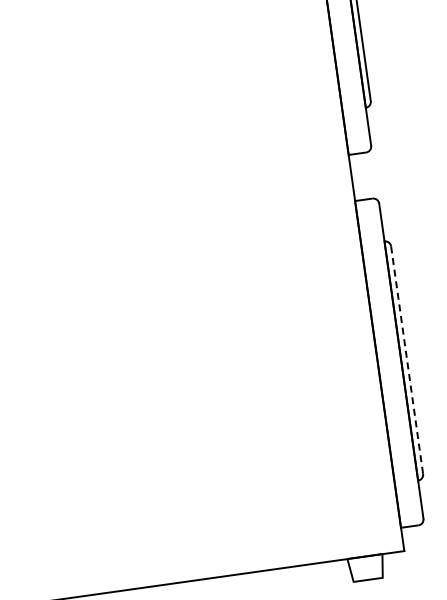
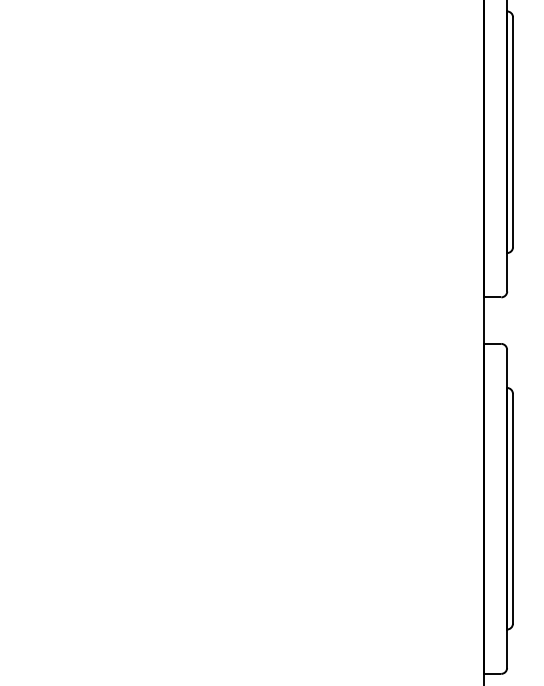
line: (406, 360) -> (512, 508), dashed -> solid

